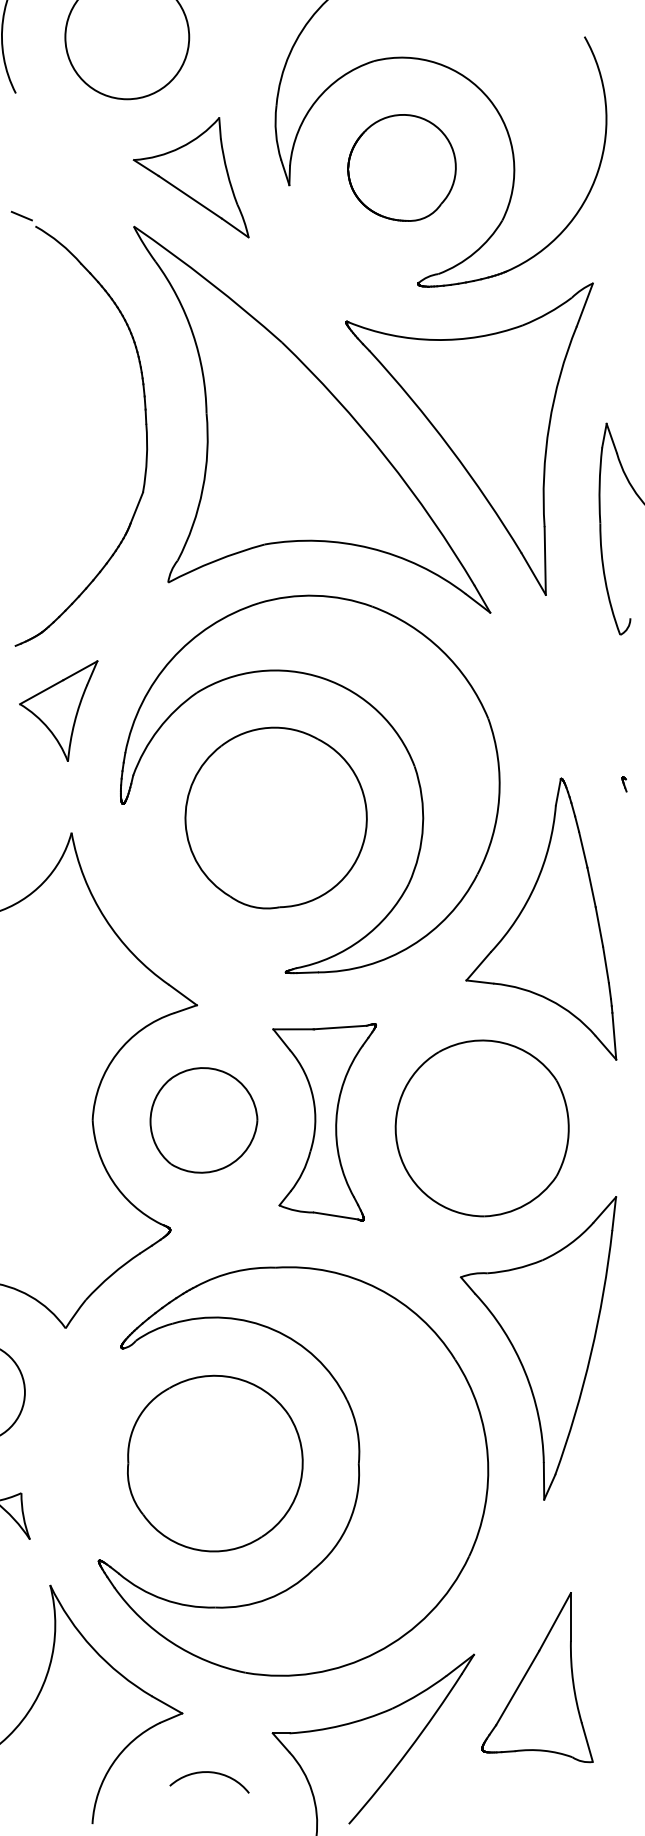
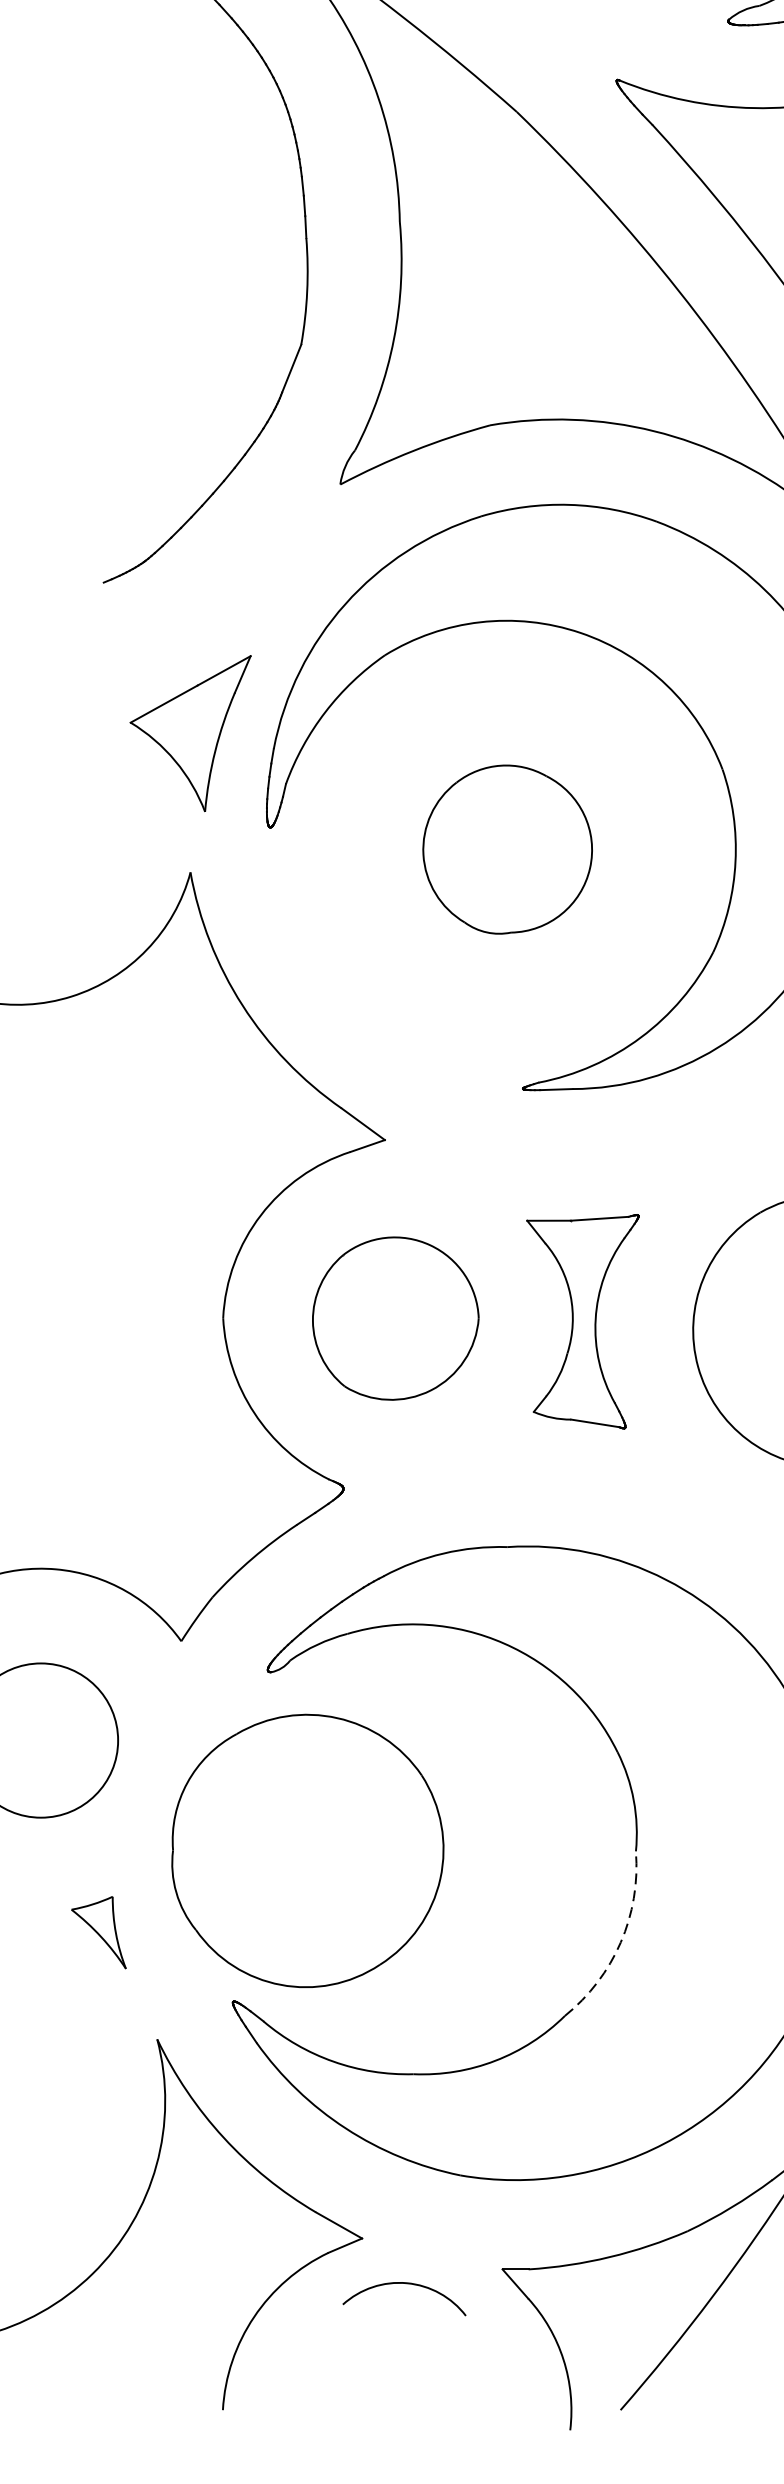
part: (58, 710) -> (190, 732), moved
part: (275, 817) -> (506, 848), size x0.6
part: (324, 1122) -> (582, 1321), size x0.7
part: (215, 1463) -> (308, 1850), moved
arc: (349, 1522) -> (621, 1942), solid -> dashed
arc: (209, 1773) -> (404, 2285), moved

